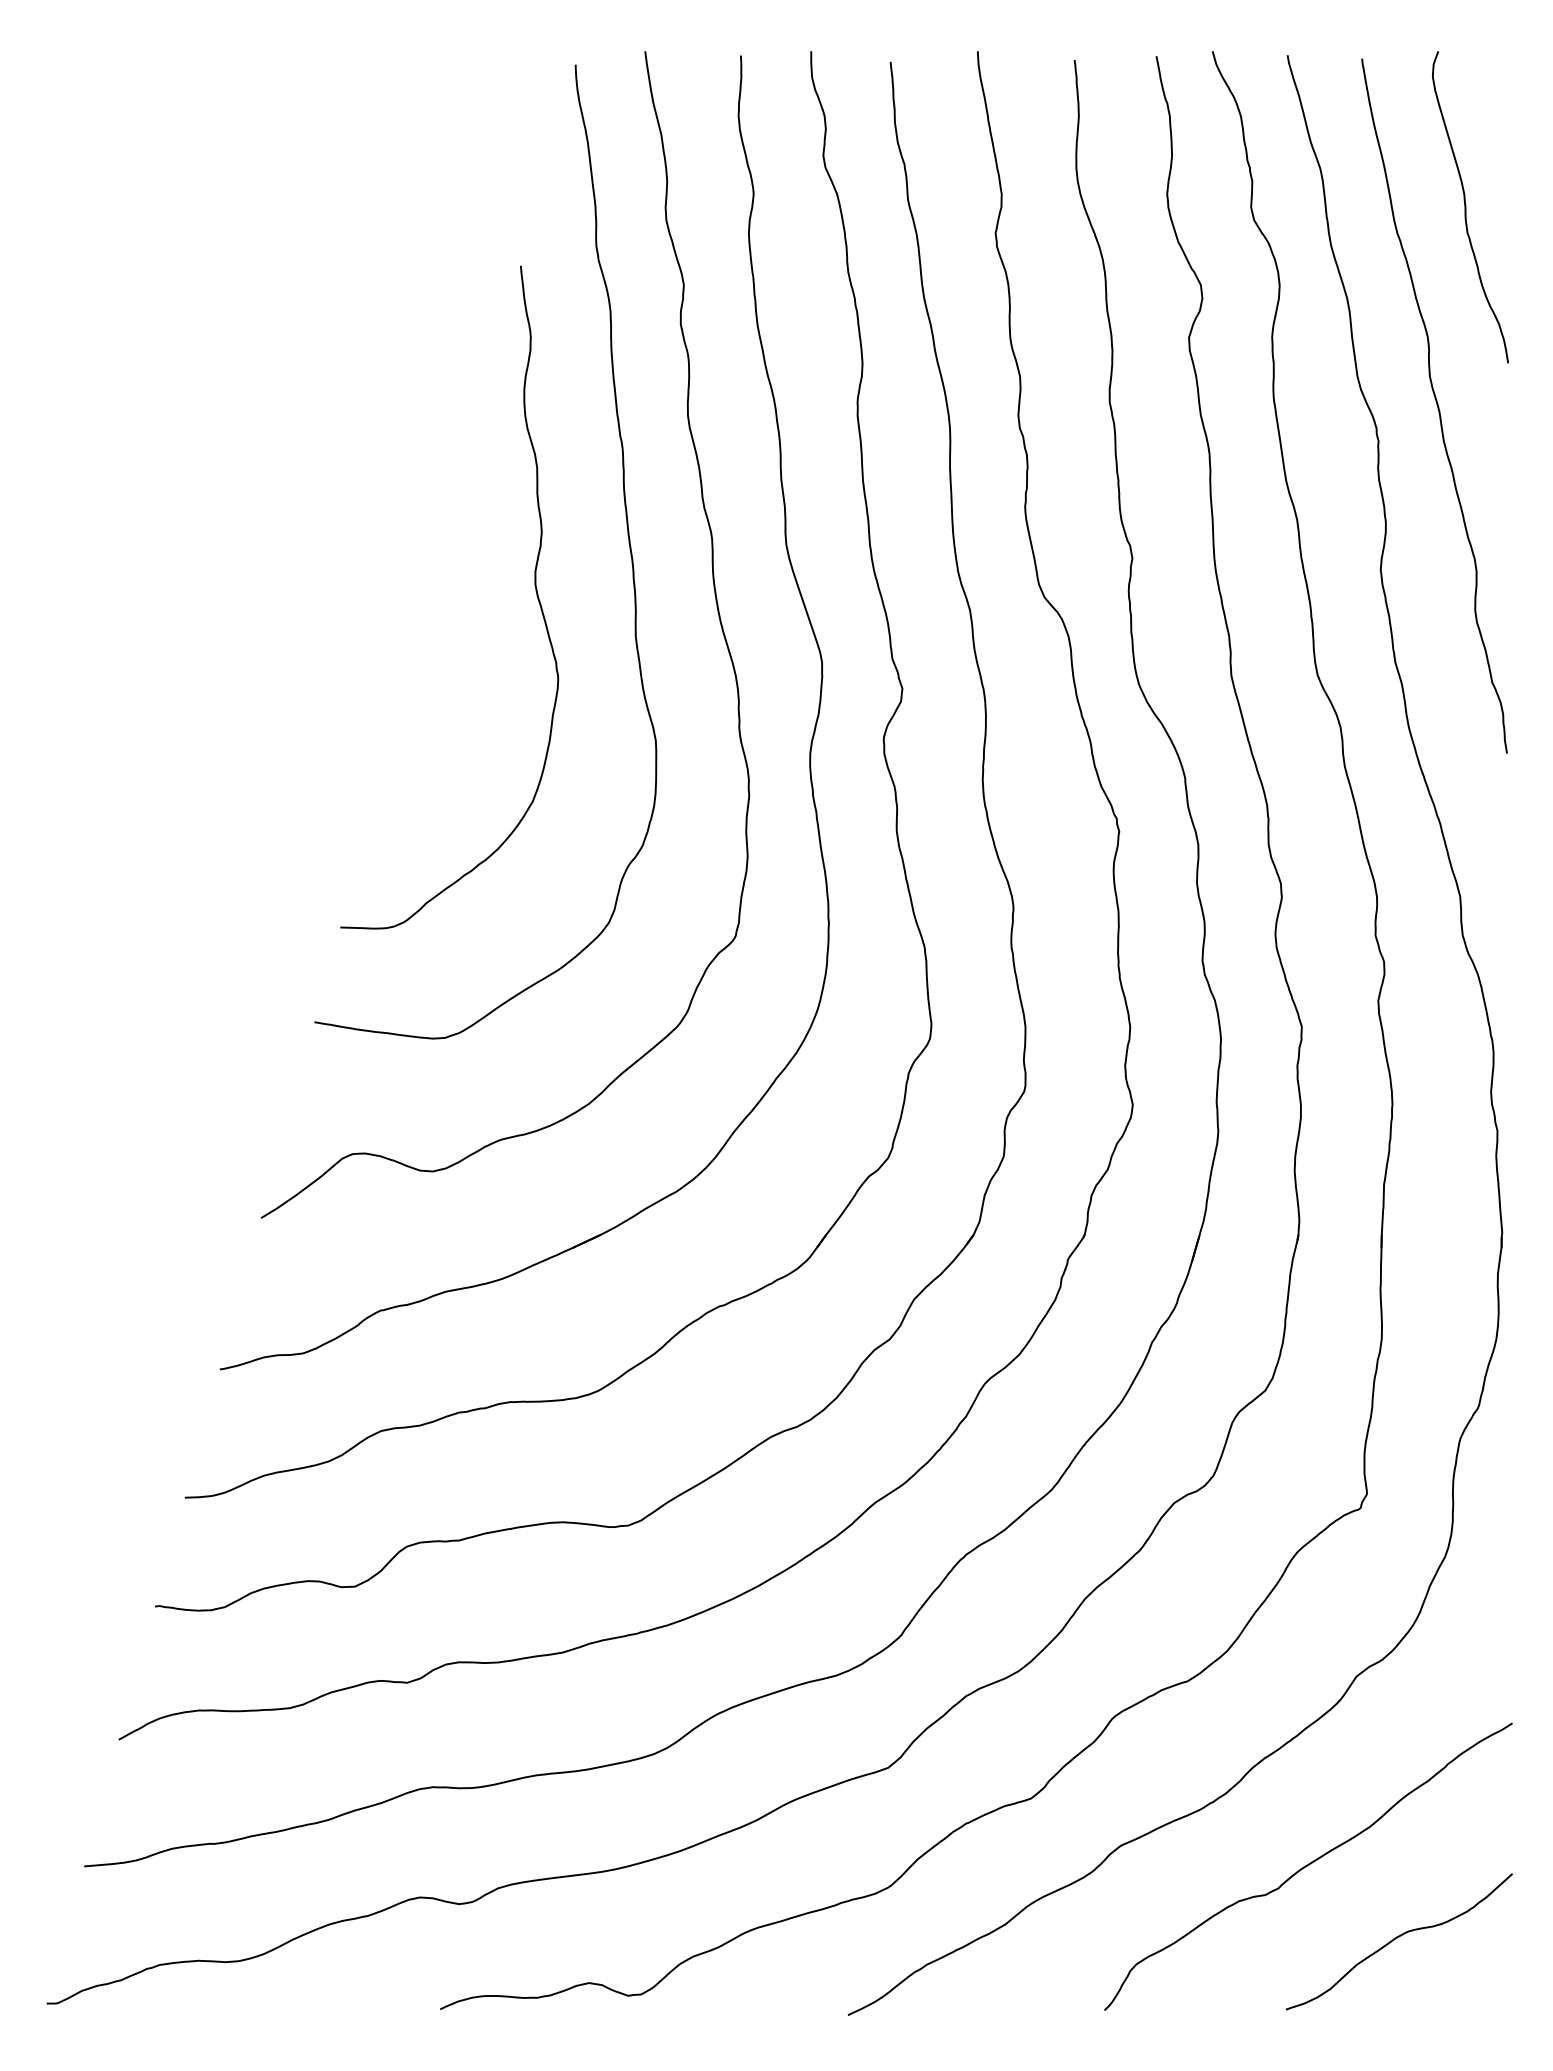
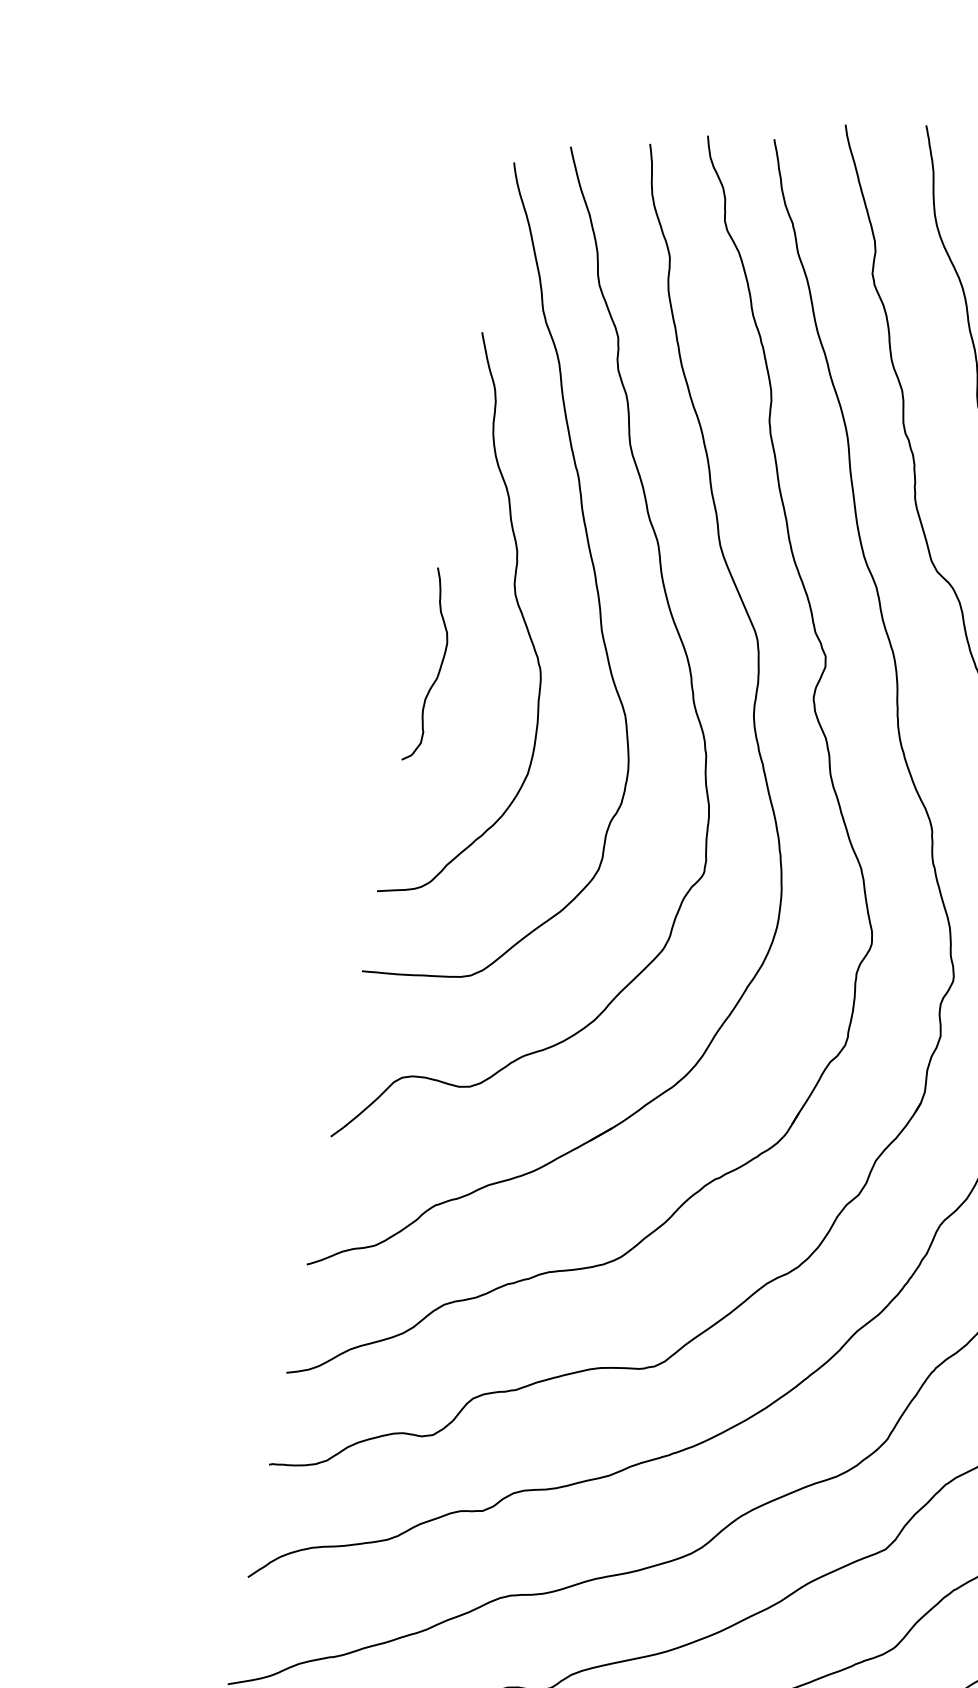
curve: (436, 666) -> (439, 669), added

